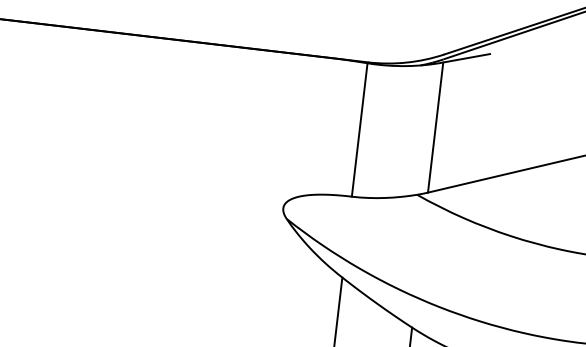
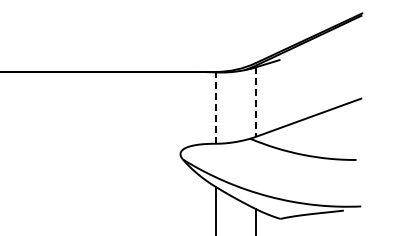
line: (434, 128) -> (255, 102), solid -> dashed
line: (358, 130) -> (215, 108), solid -> dashed

